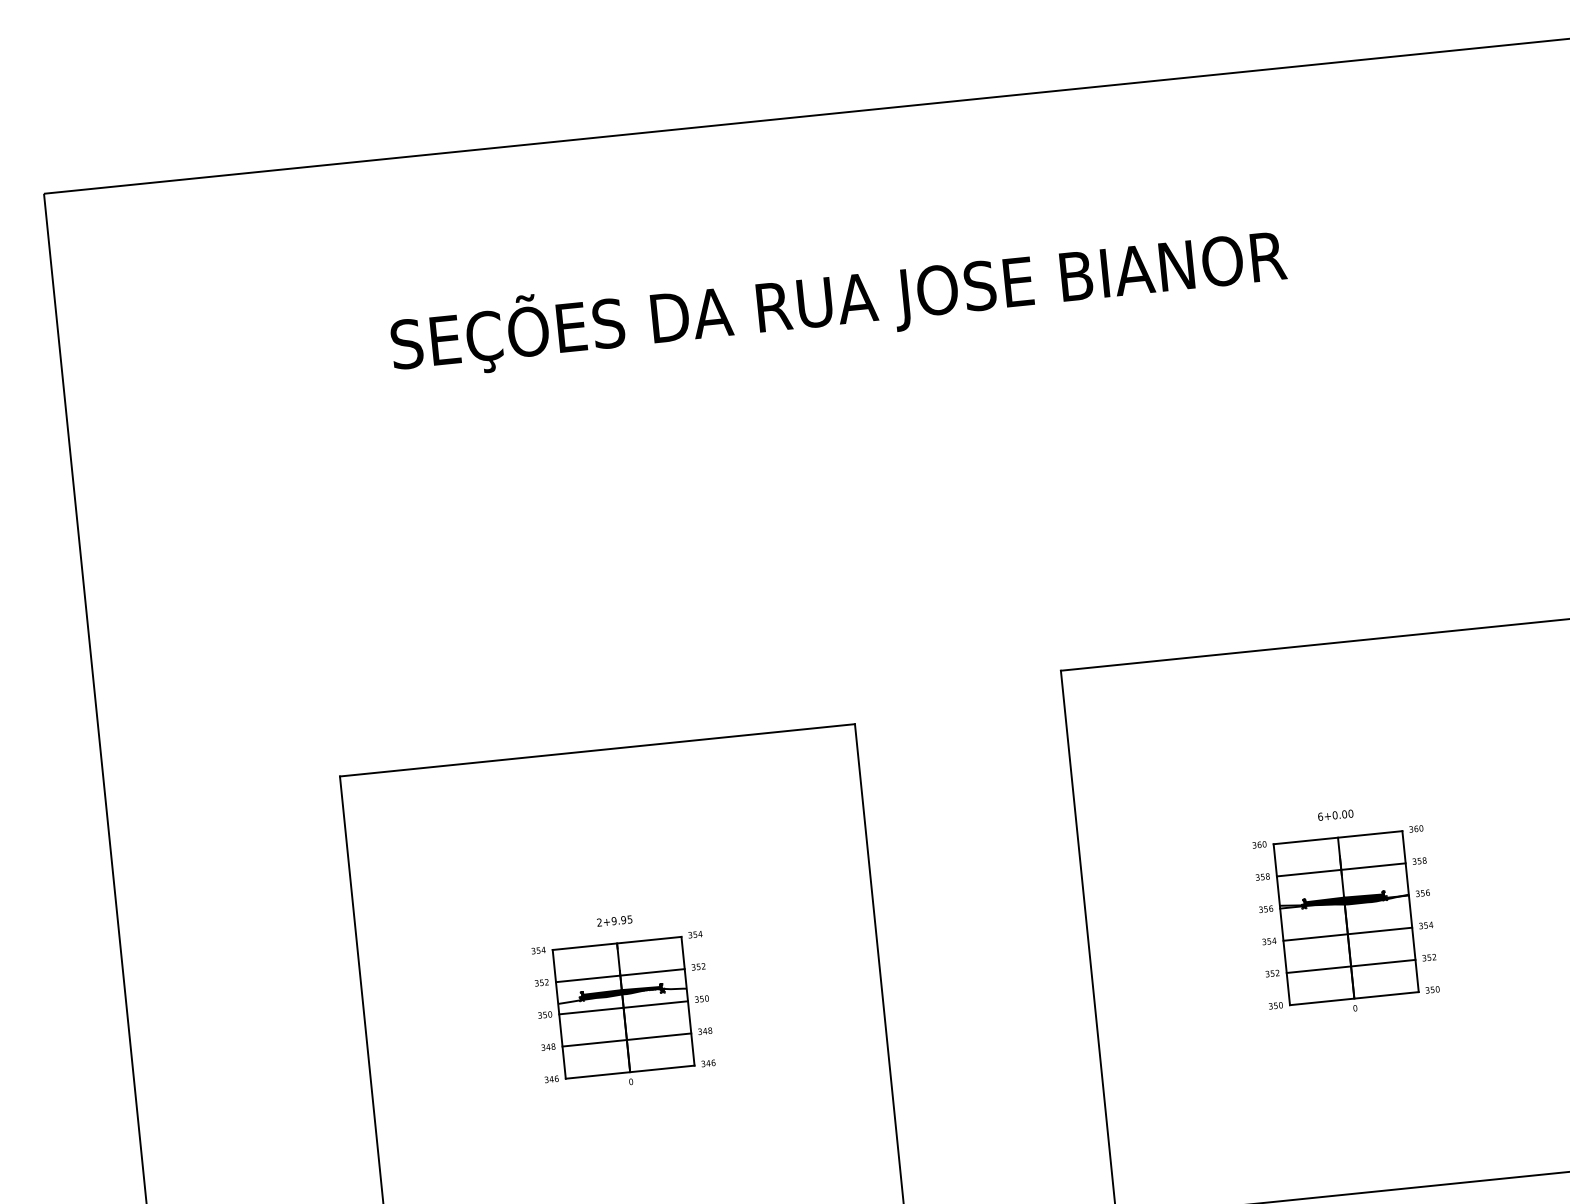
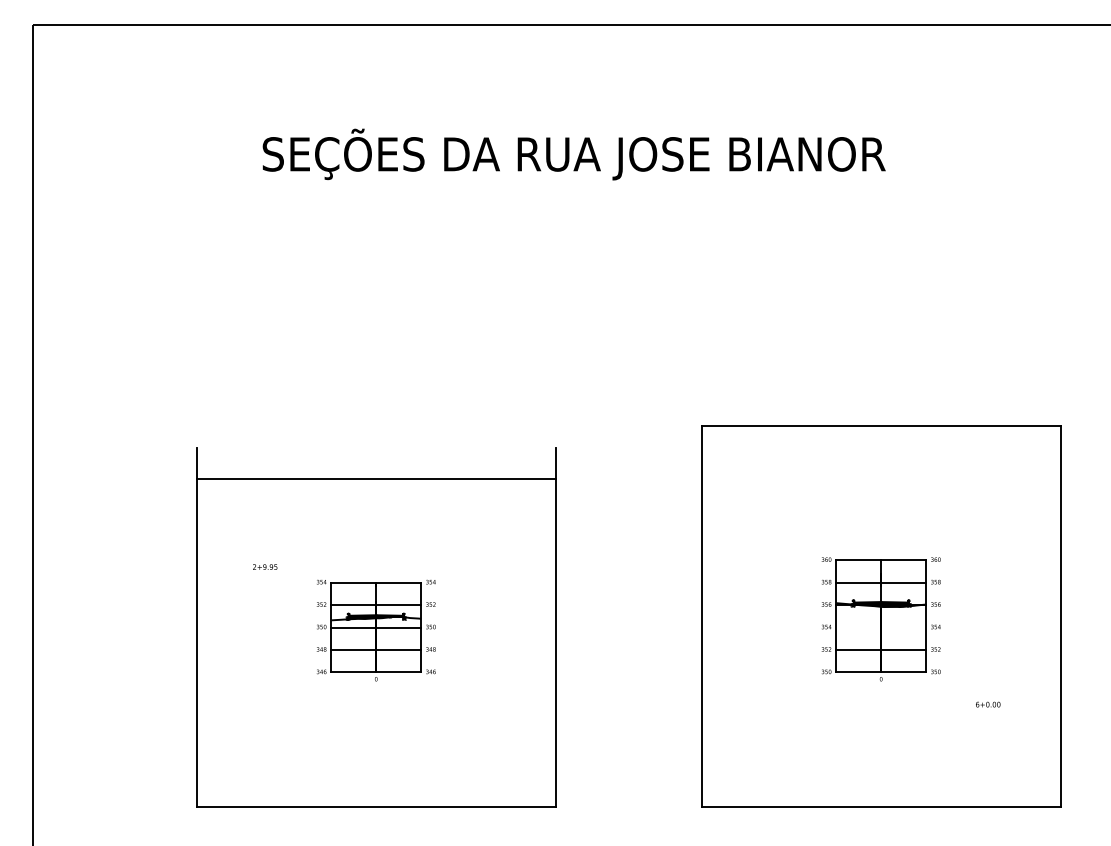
line: (596, 751) -> (375, 479), moved
text: (1336, 815) -> (988, 704), moved
text: (615, 920) -> (265, 566), moved
line: (1348, 934) -> (881, 627), removed

